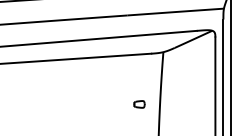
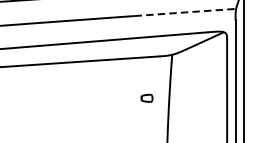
line: (175, 12) -> (185, 12), solid -> dashed
part: (139, 104) -> (147, 98), moved

